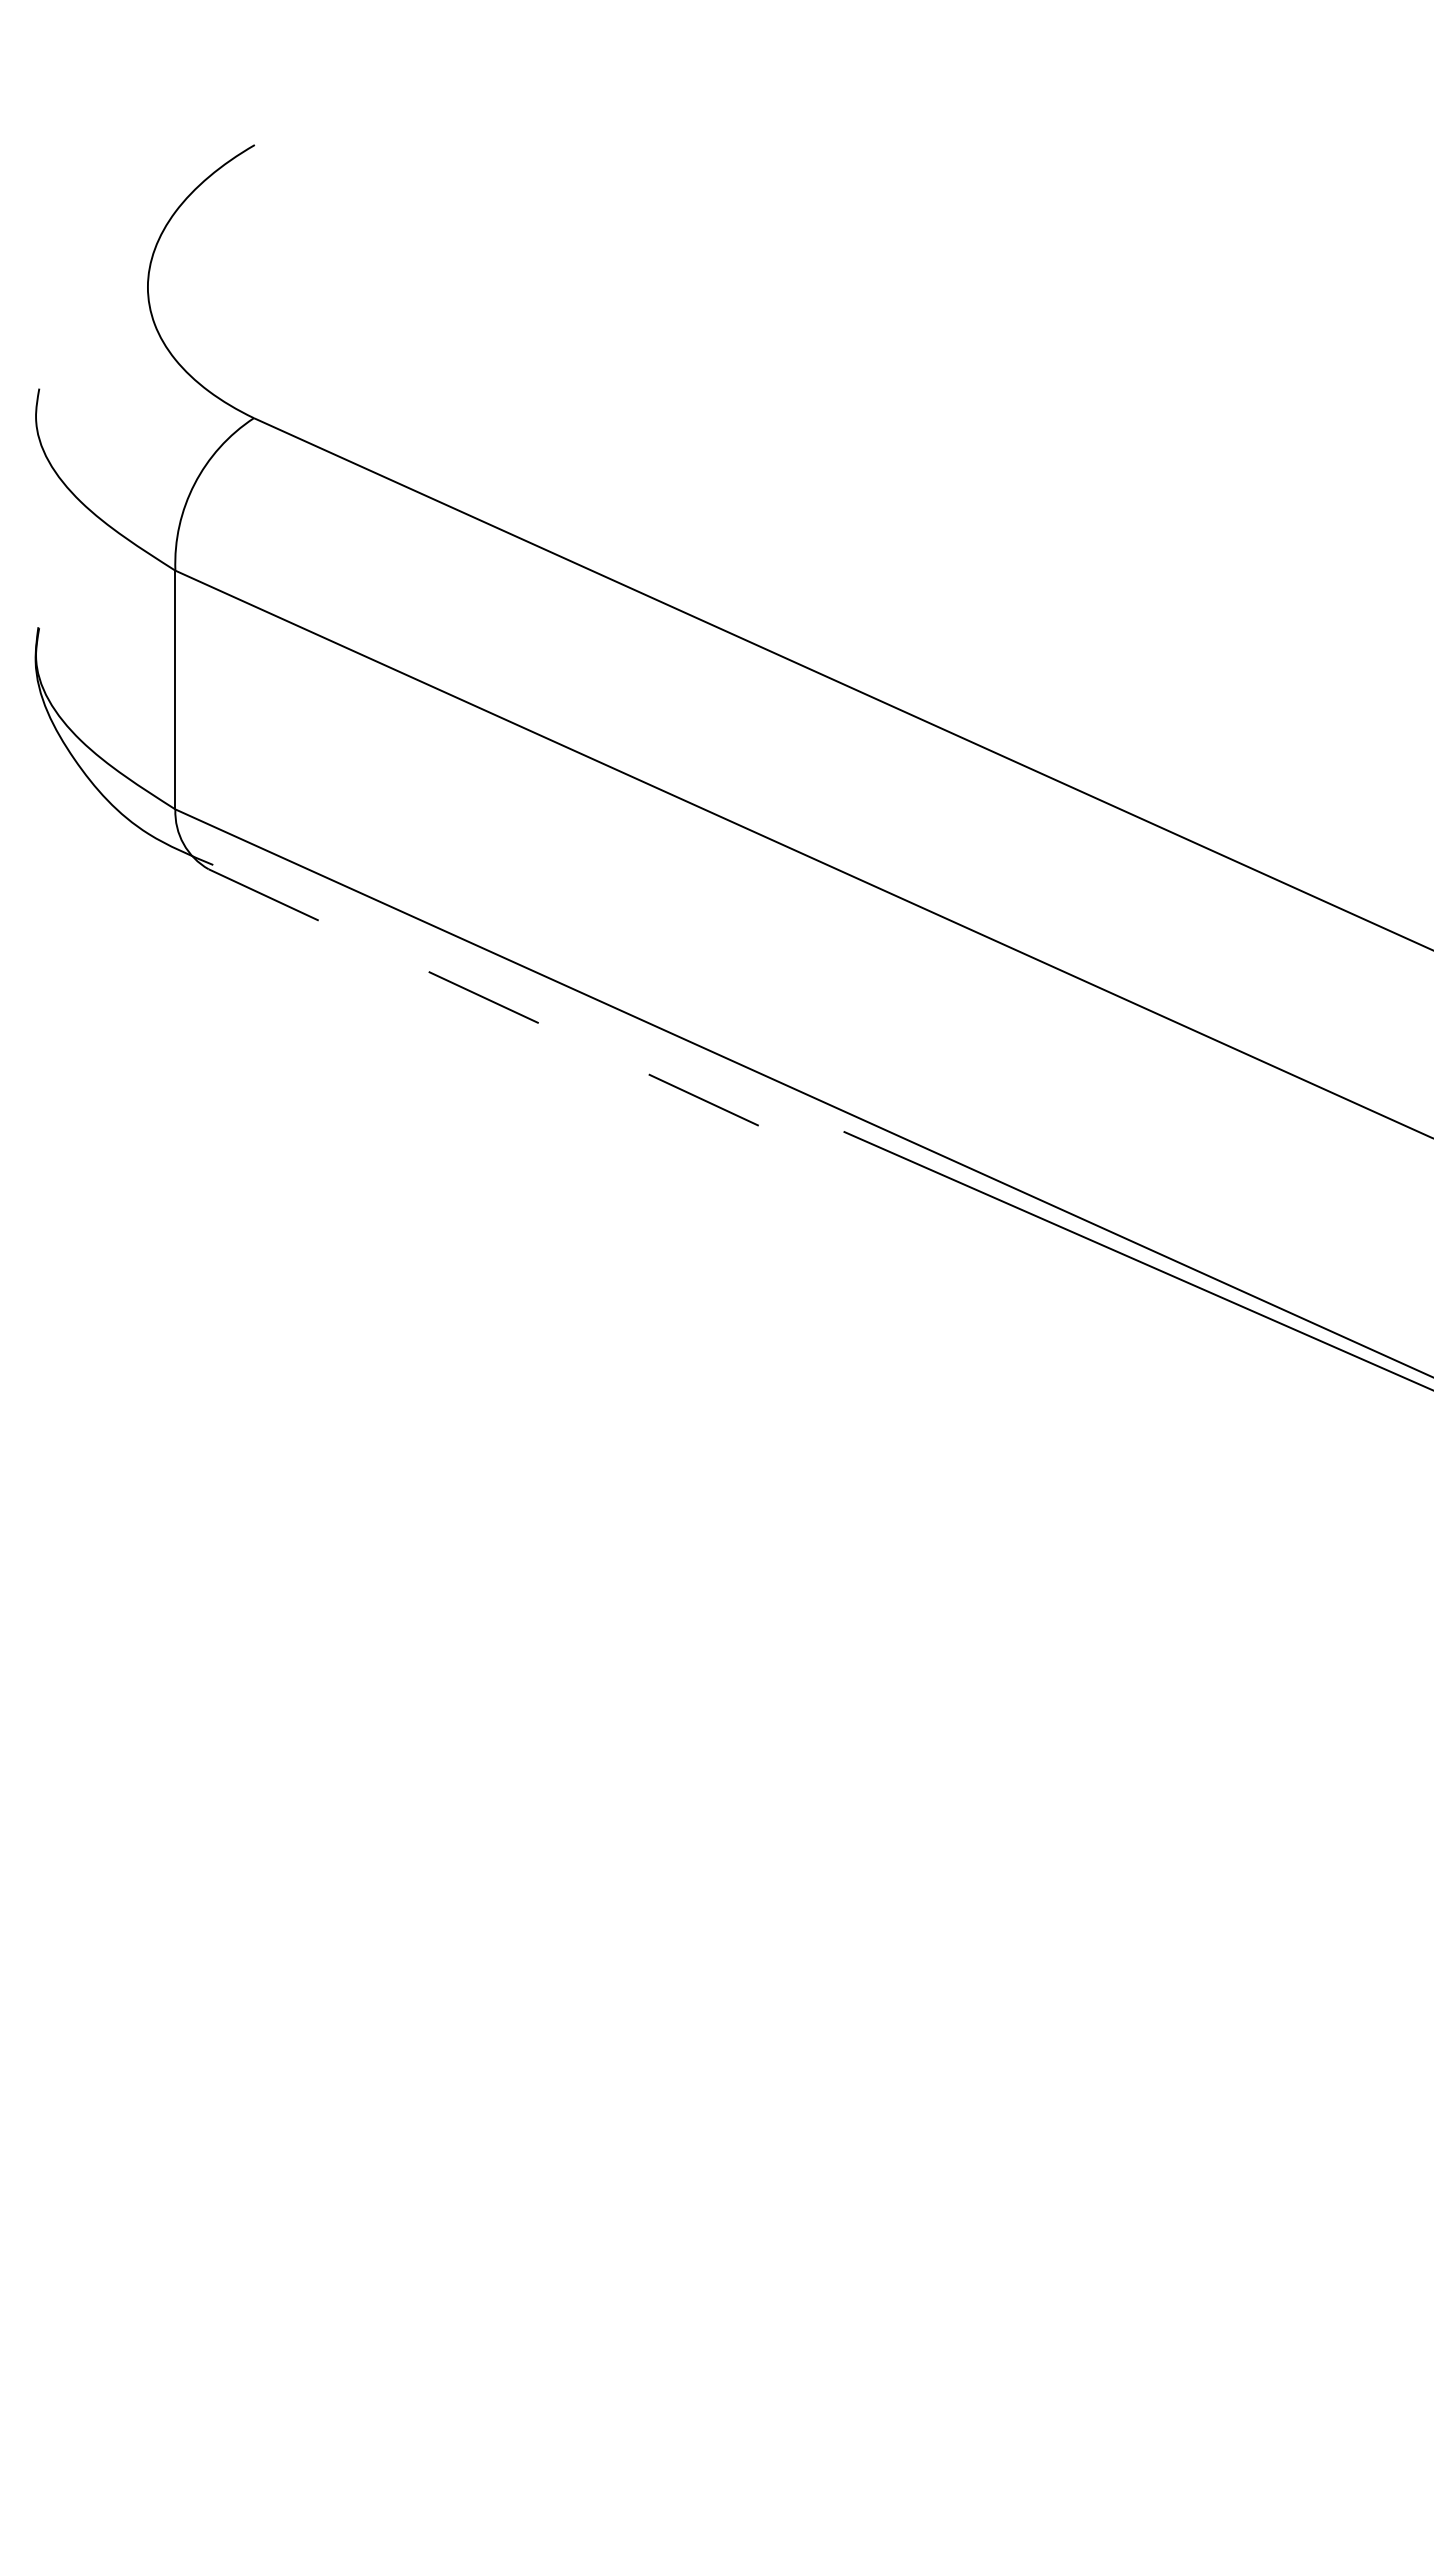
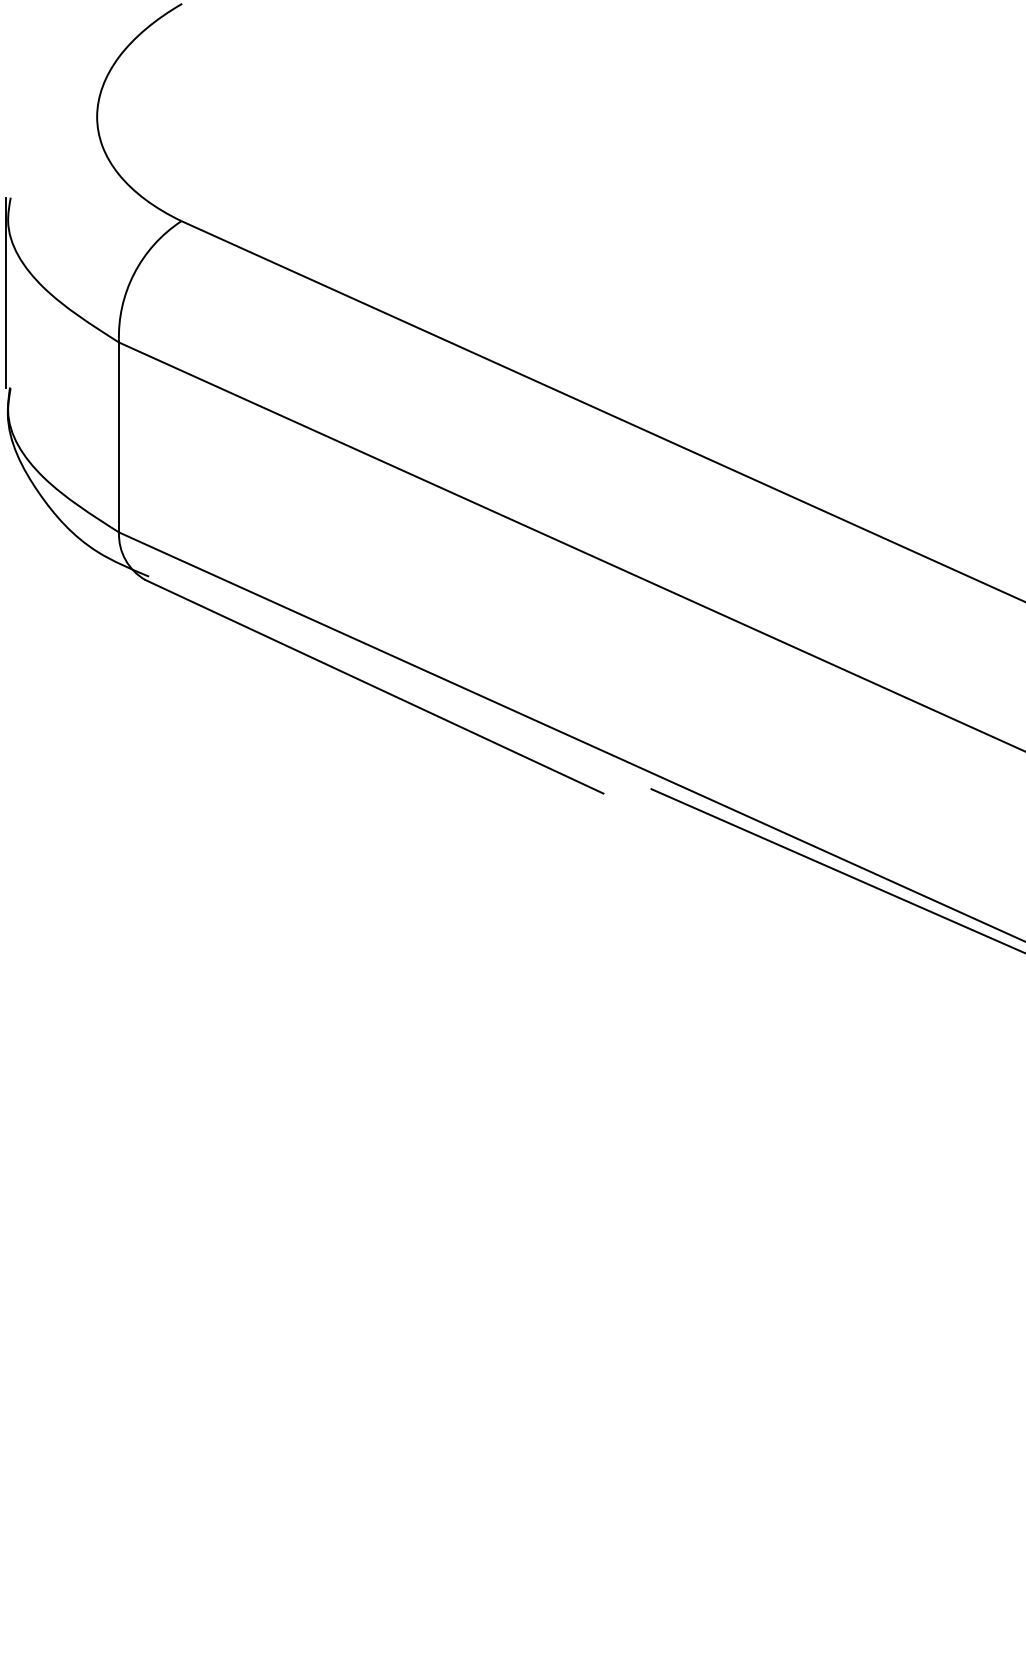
line: (33, 508) -> (6, 293), added
line: (496, 1003) -> (374, 686), dashed -> solid

